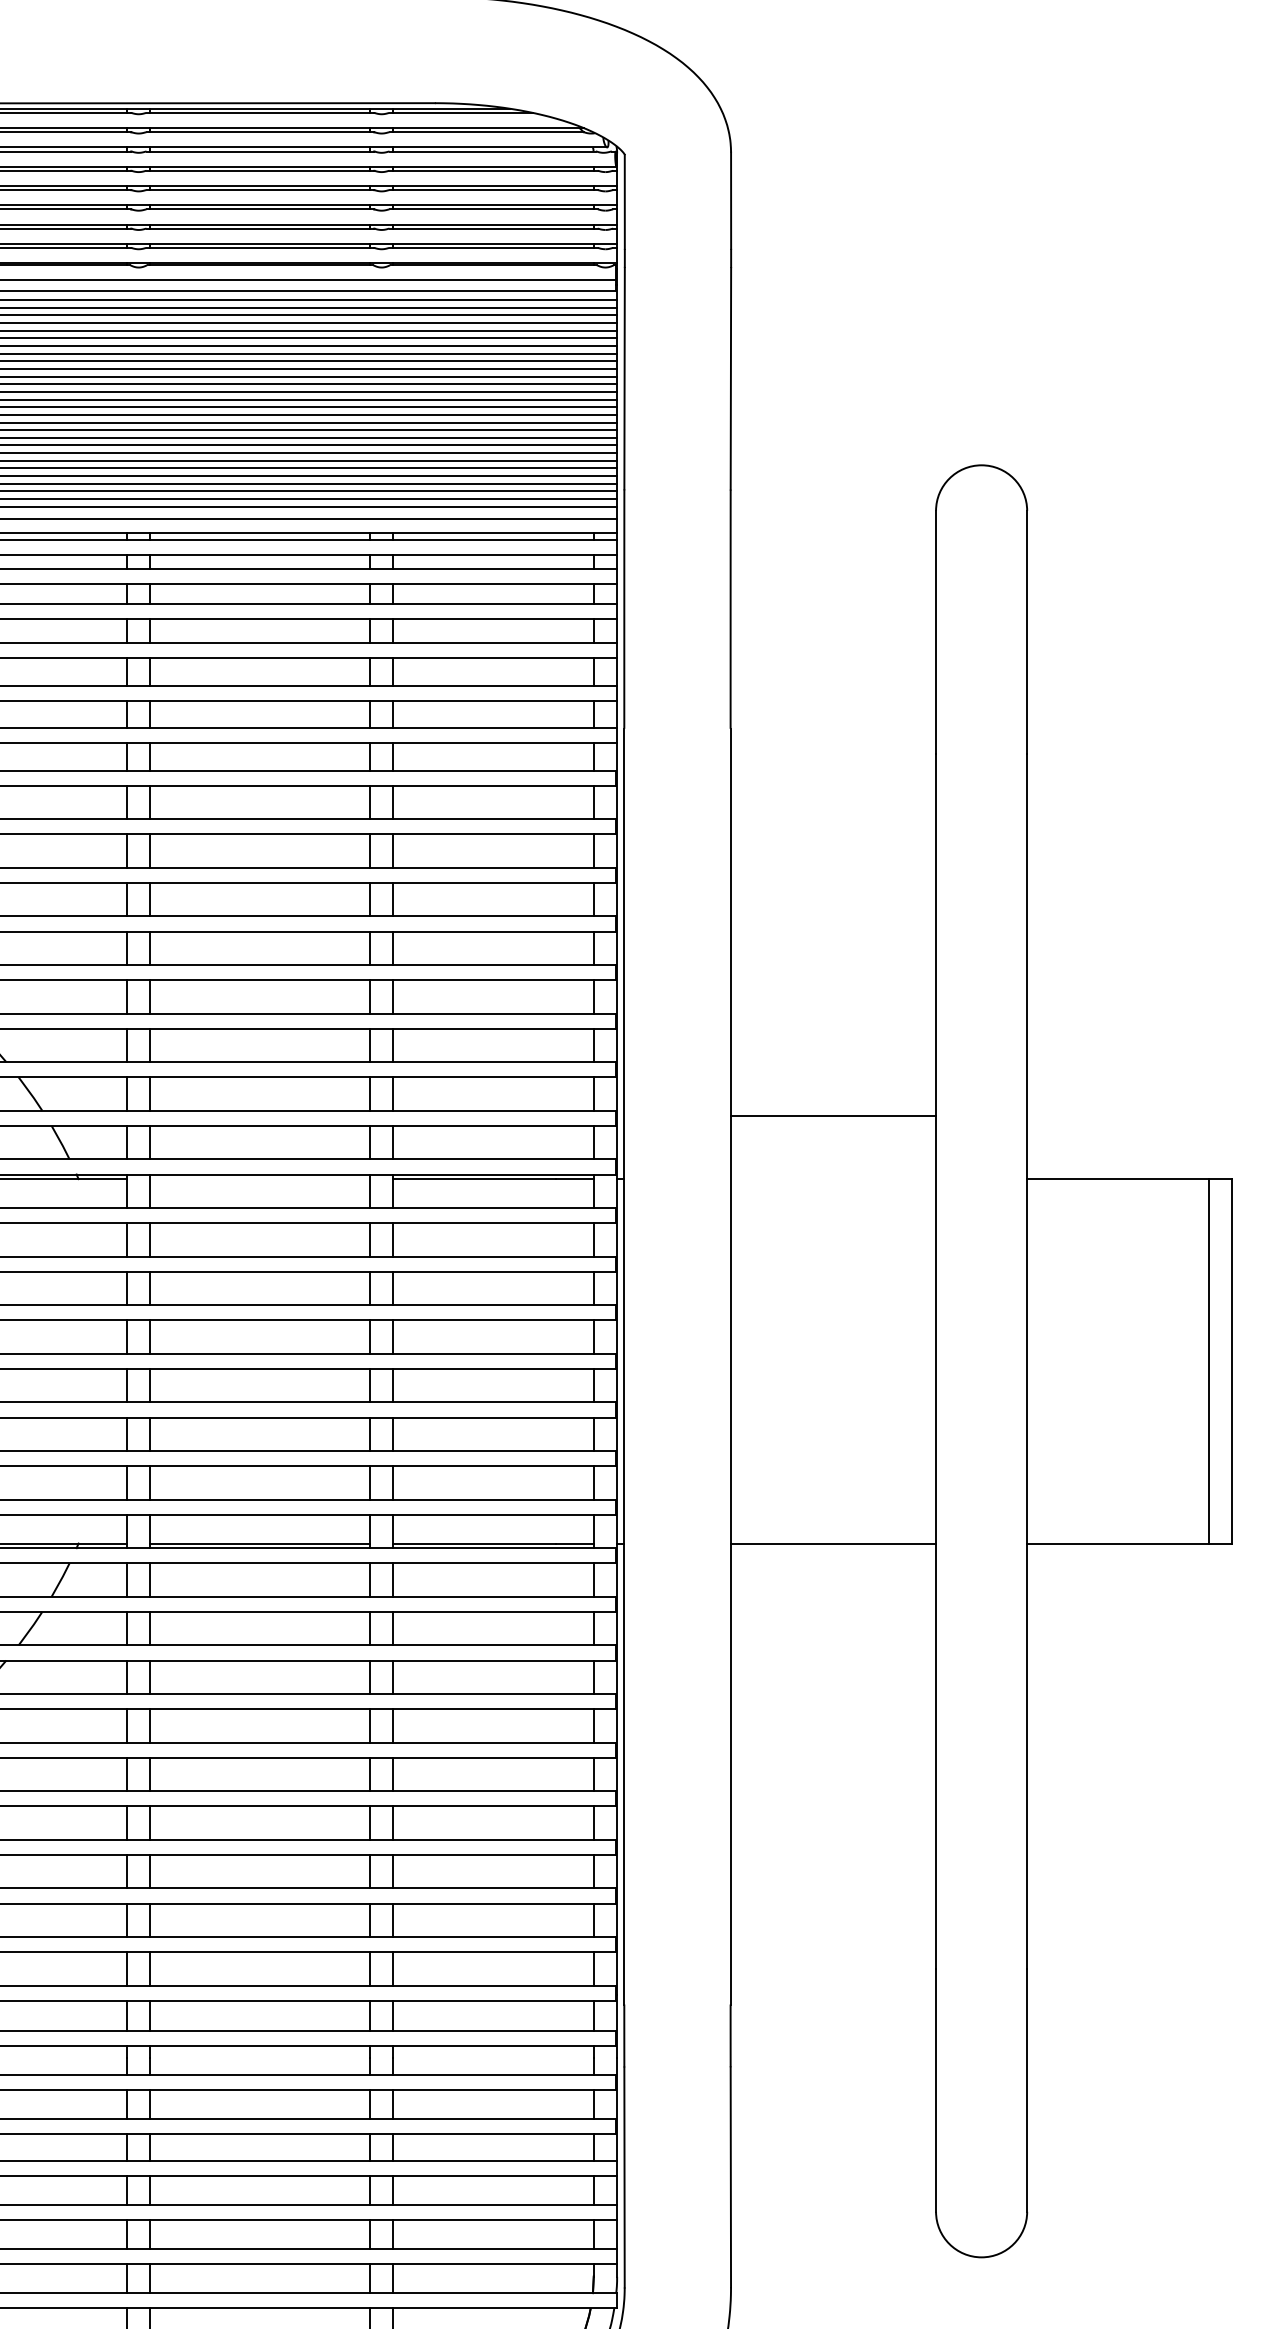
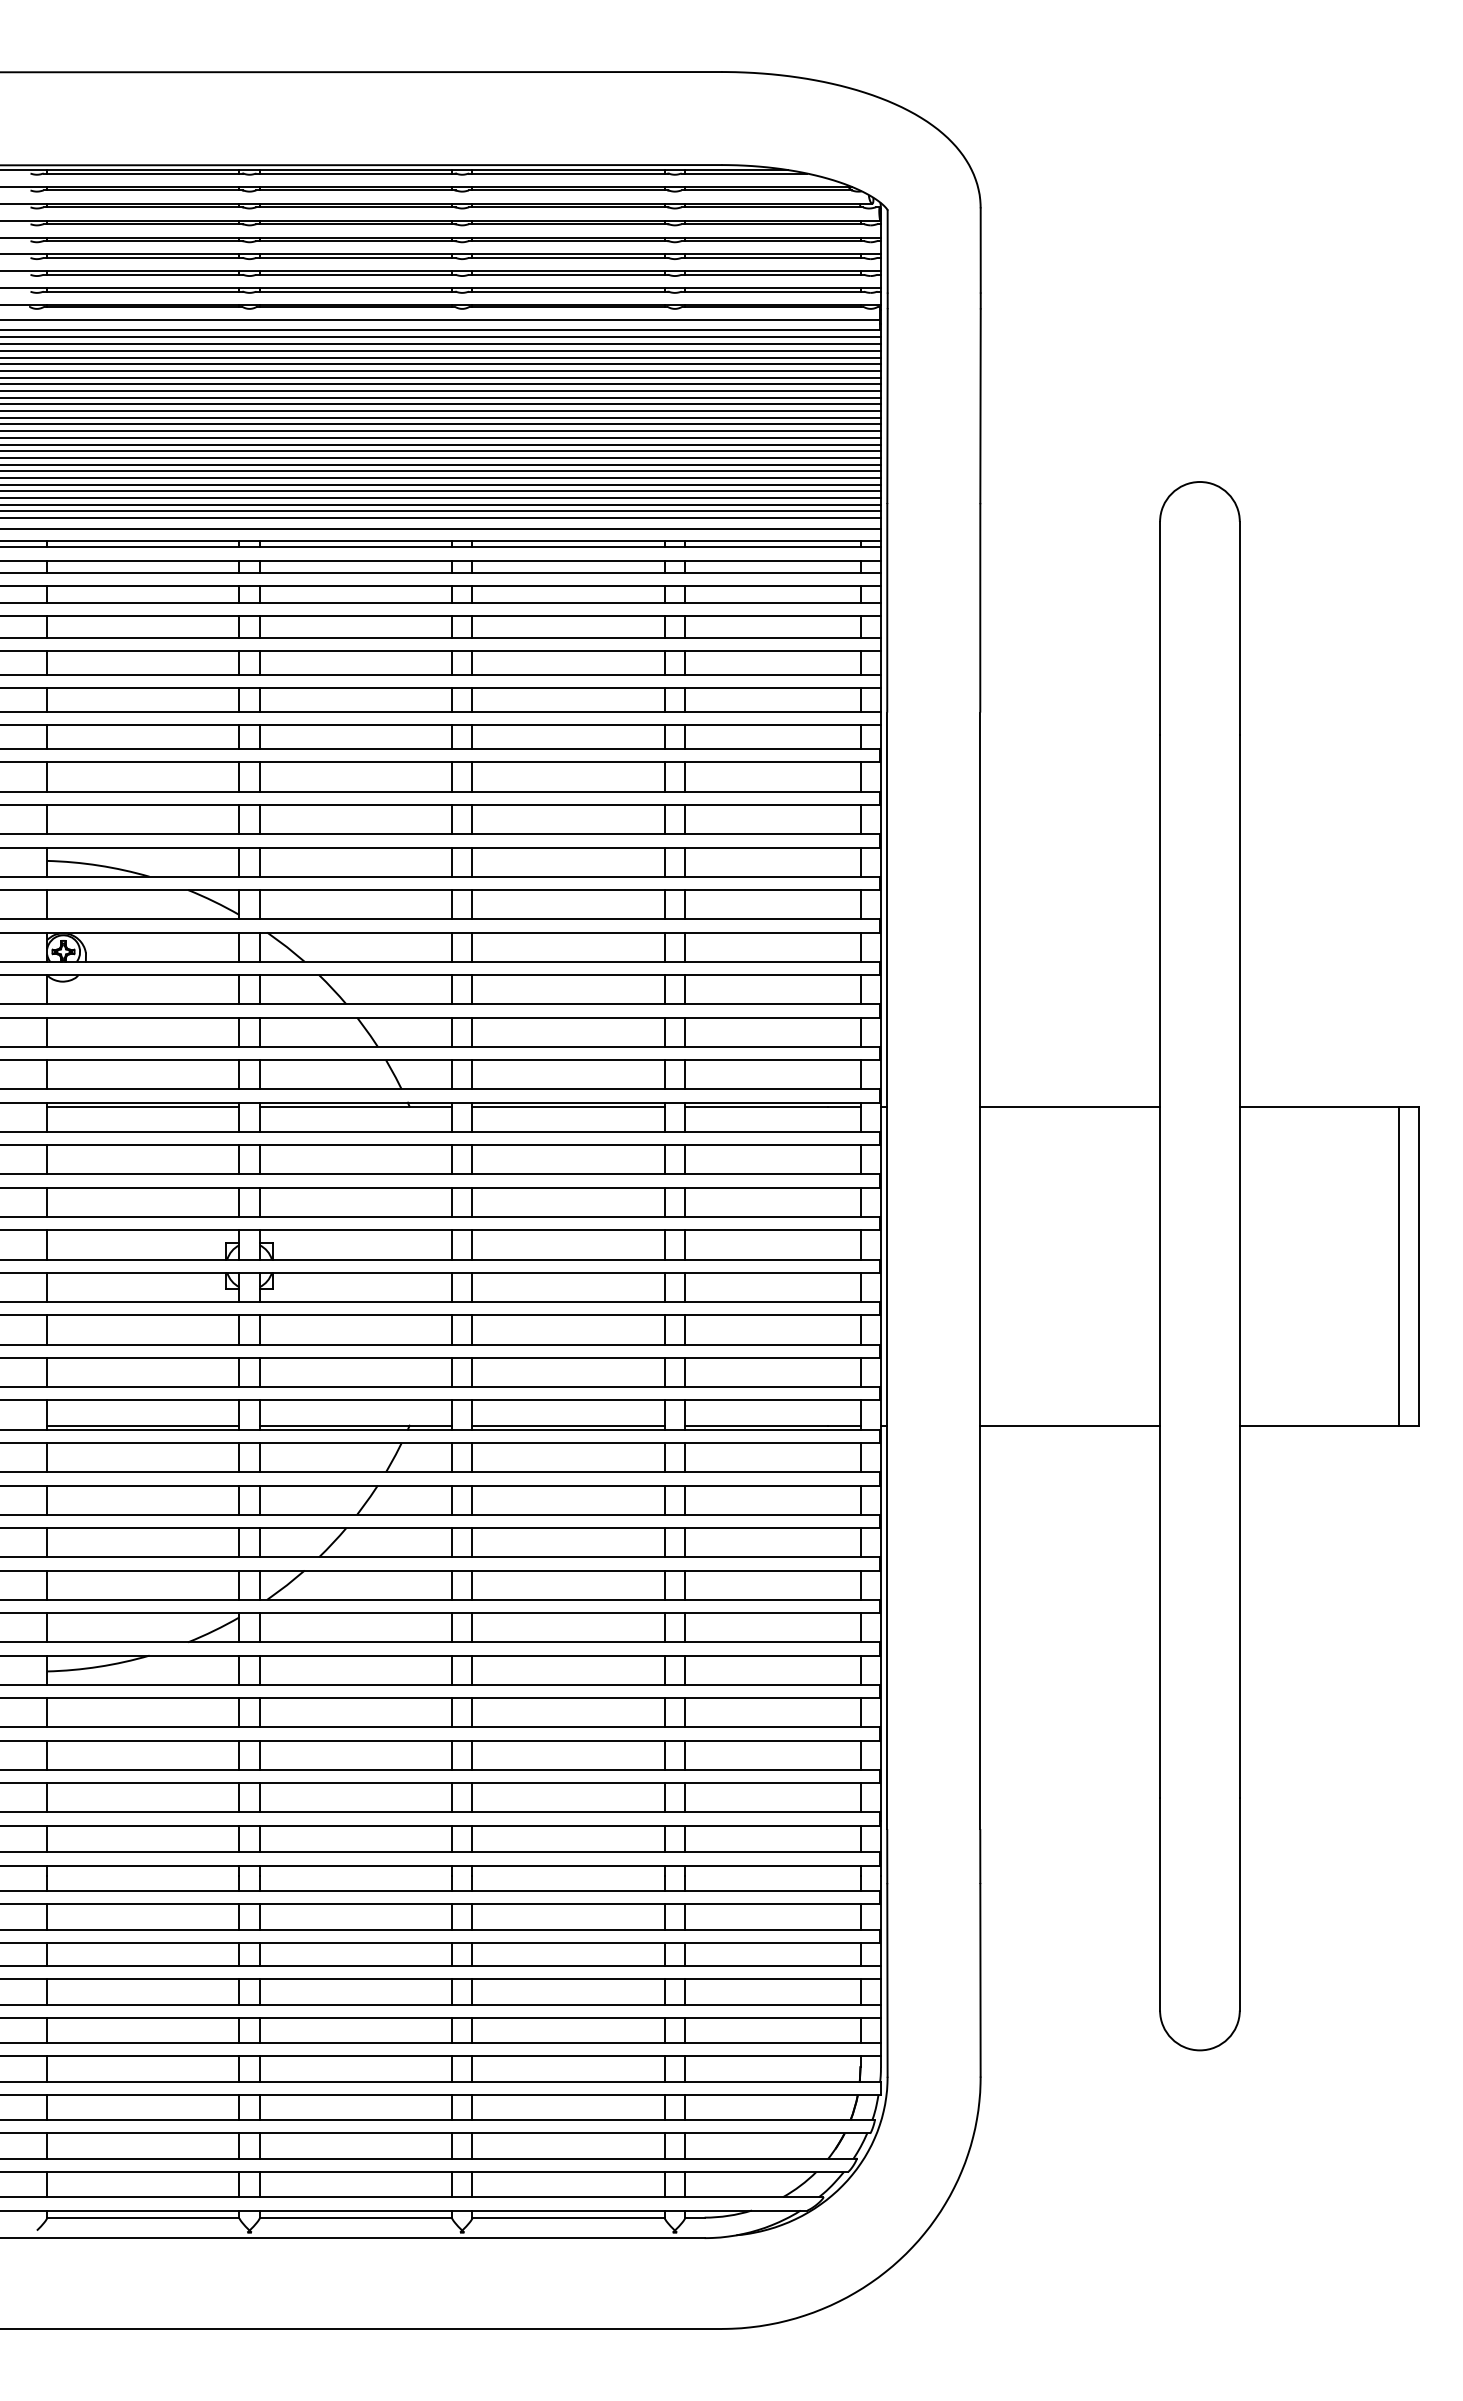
line: (833, 1116) -> (1070, 1106), moved
line: (260, 1178) -> (568, 1106), added

